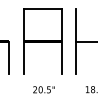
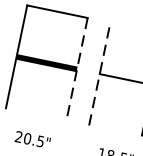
line: (76, 41) -> (100, 74), solid -> dashed
line: (61, 42) -> (76, 70), solid -> dashed

